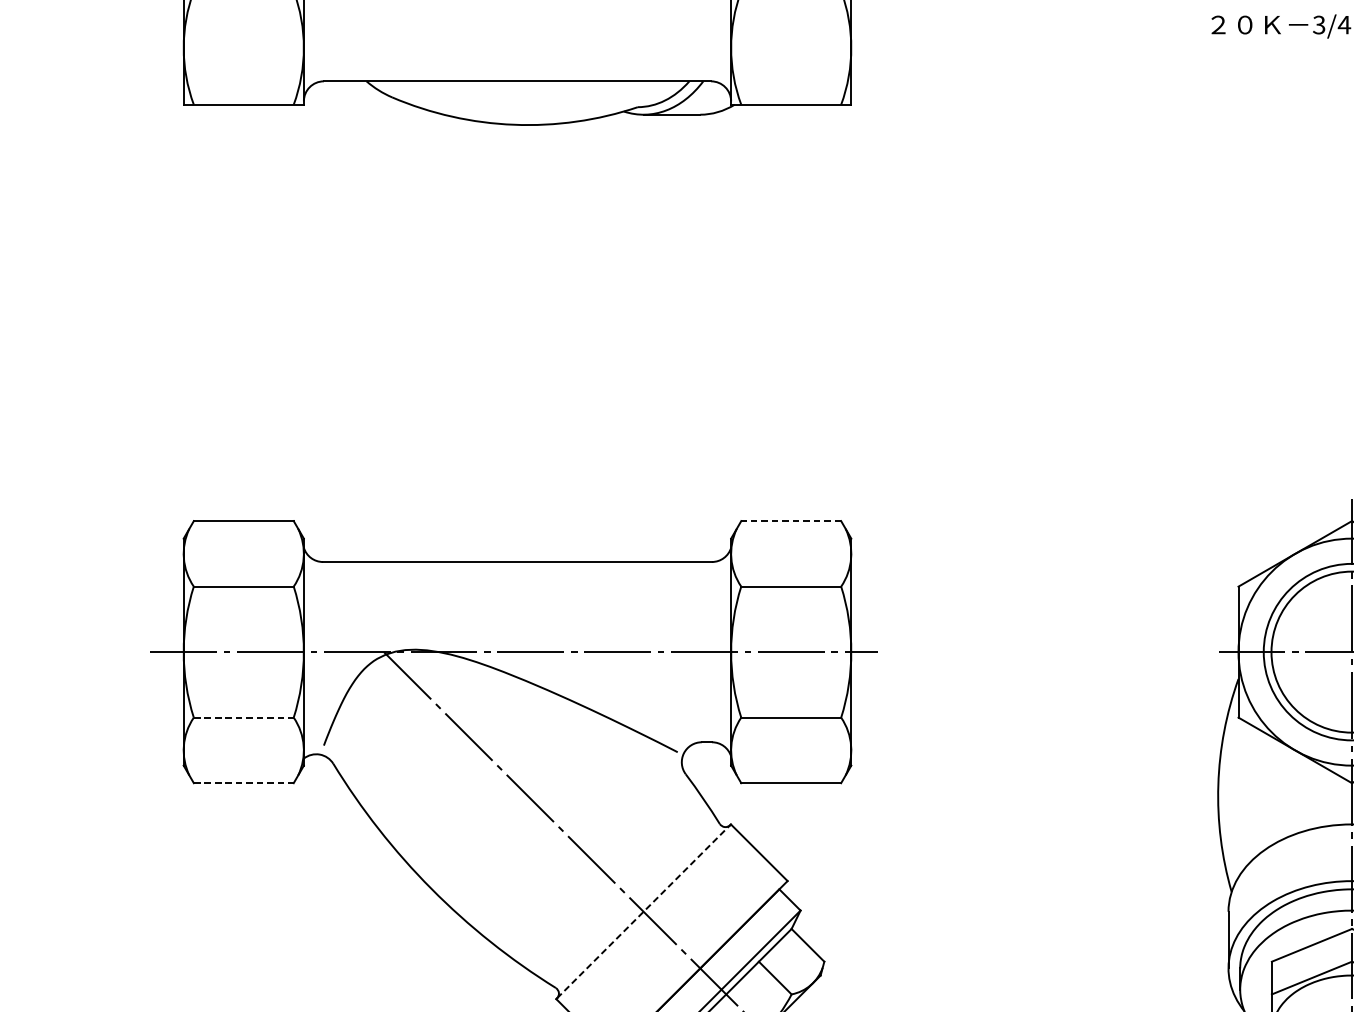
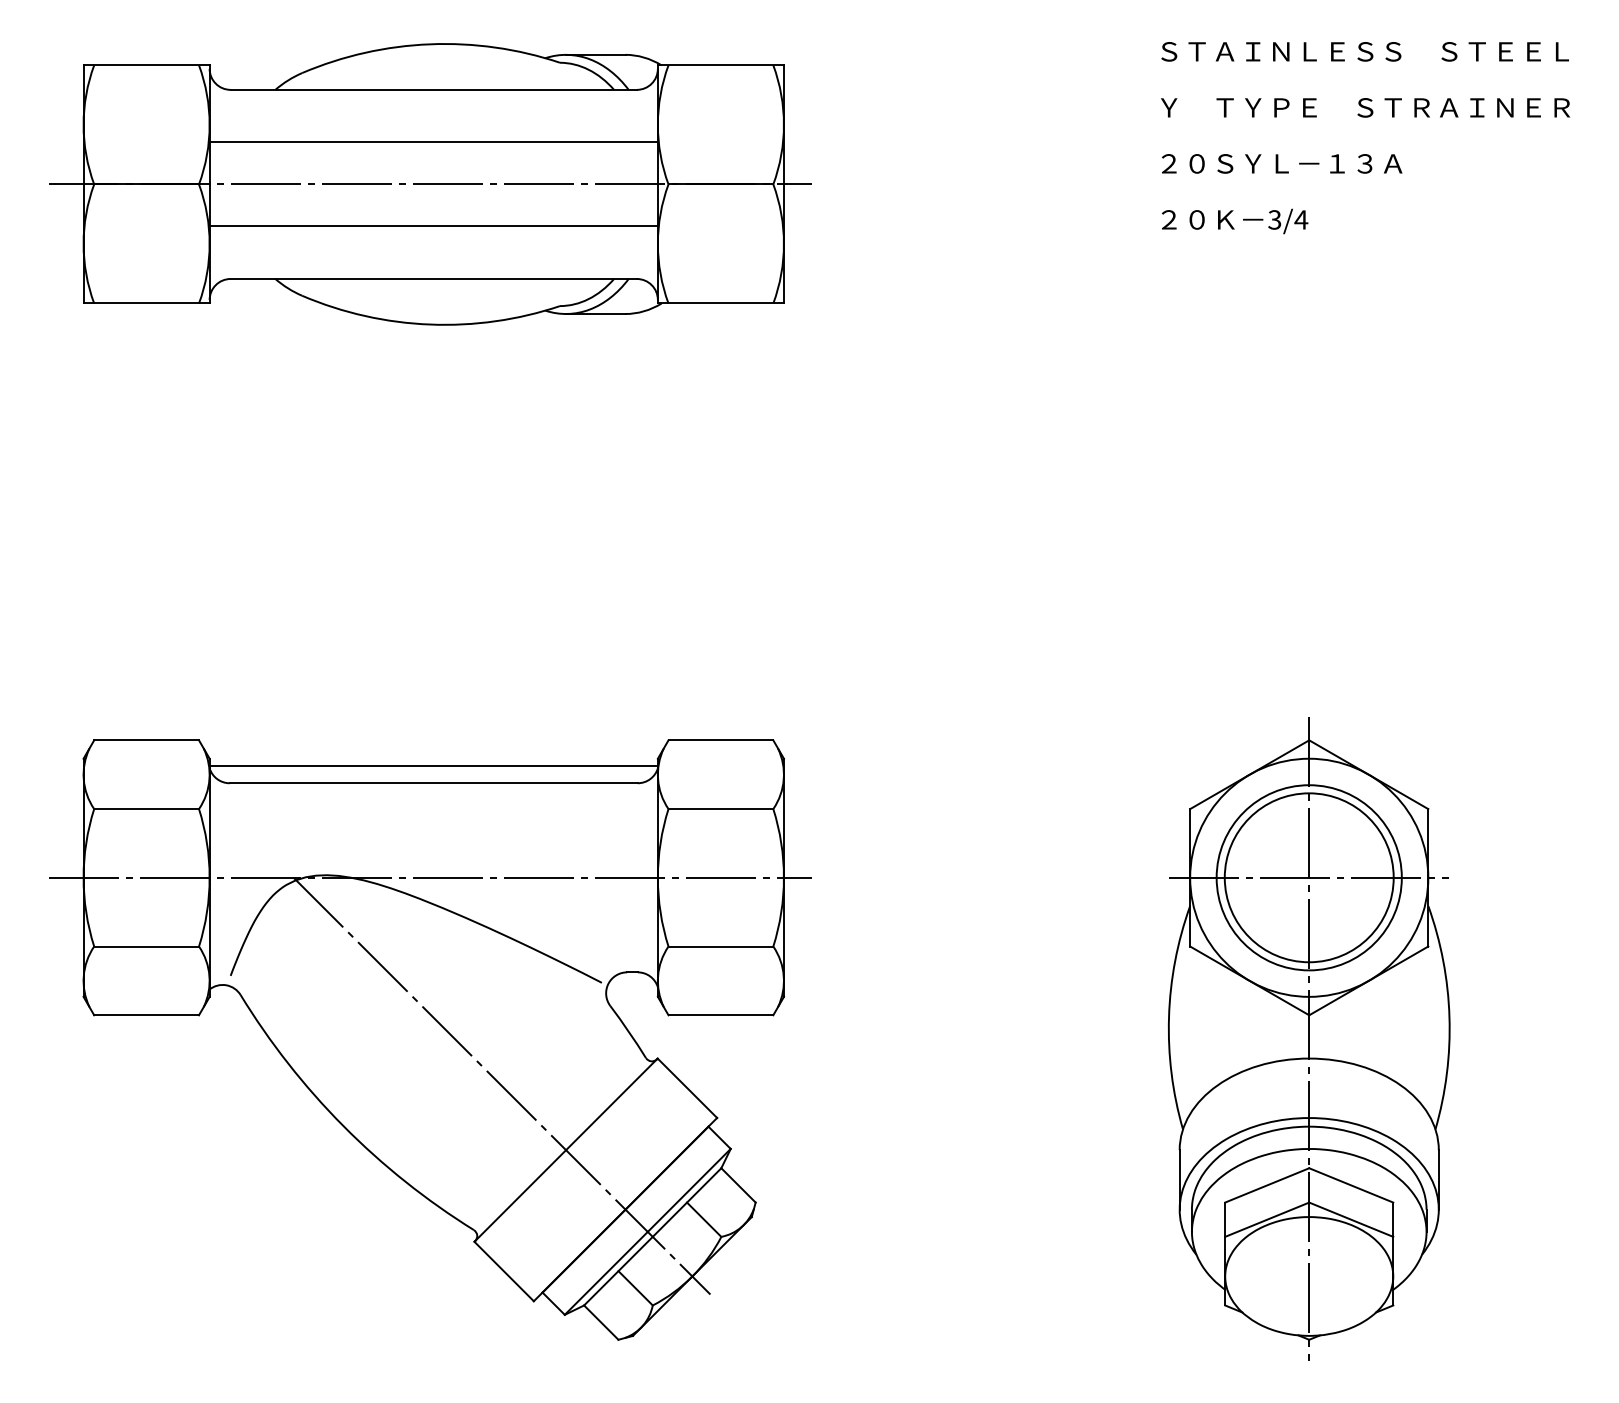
line: (517, 31) -> (433, 226), added
line: (790, 521) -> (720, 740), dashed -> solid
line: (517, 545) -> (433, 765), added
line: (244, 717) -> (147, 946), dashed -> solid
line: (244, 783) -> (147, 1015), dashed -> solid
line: (644, 911) -> (566, 1149), dashed -> solid

